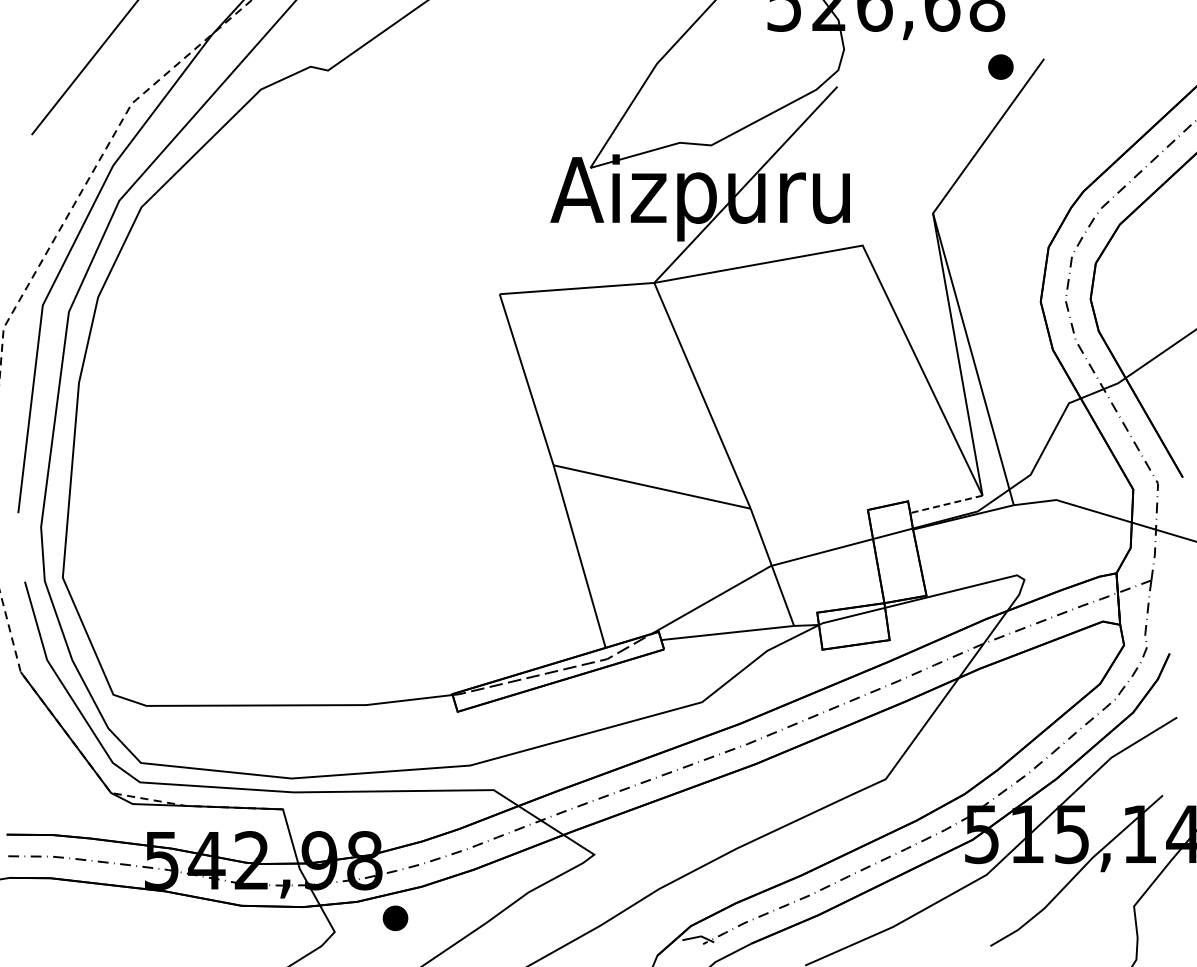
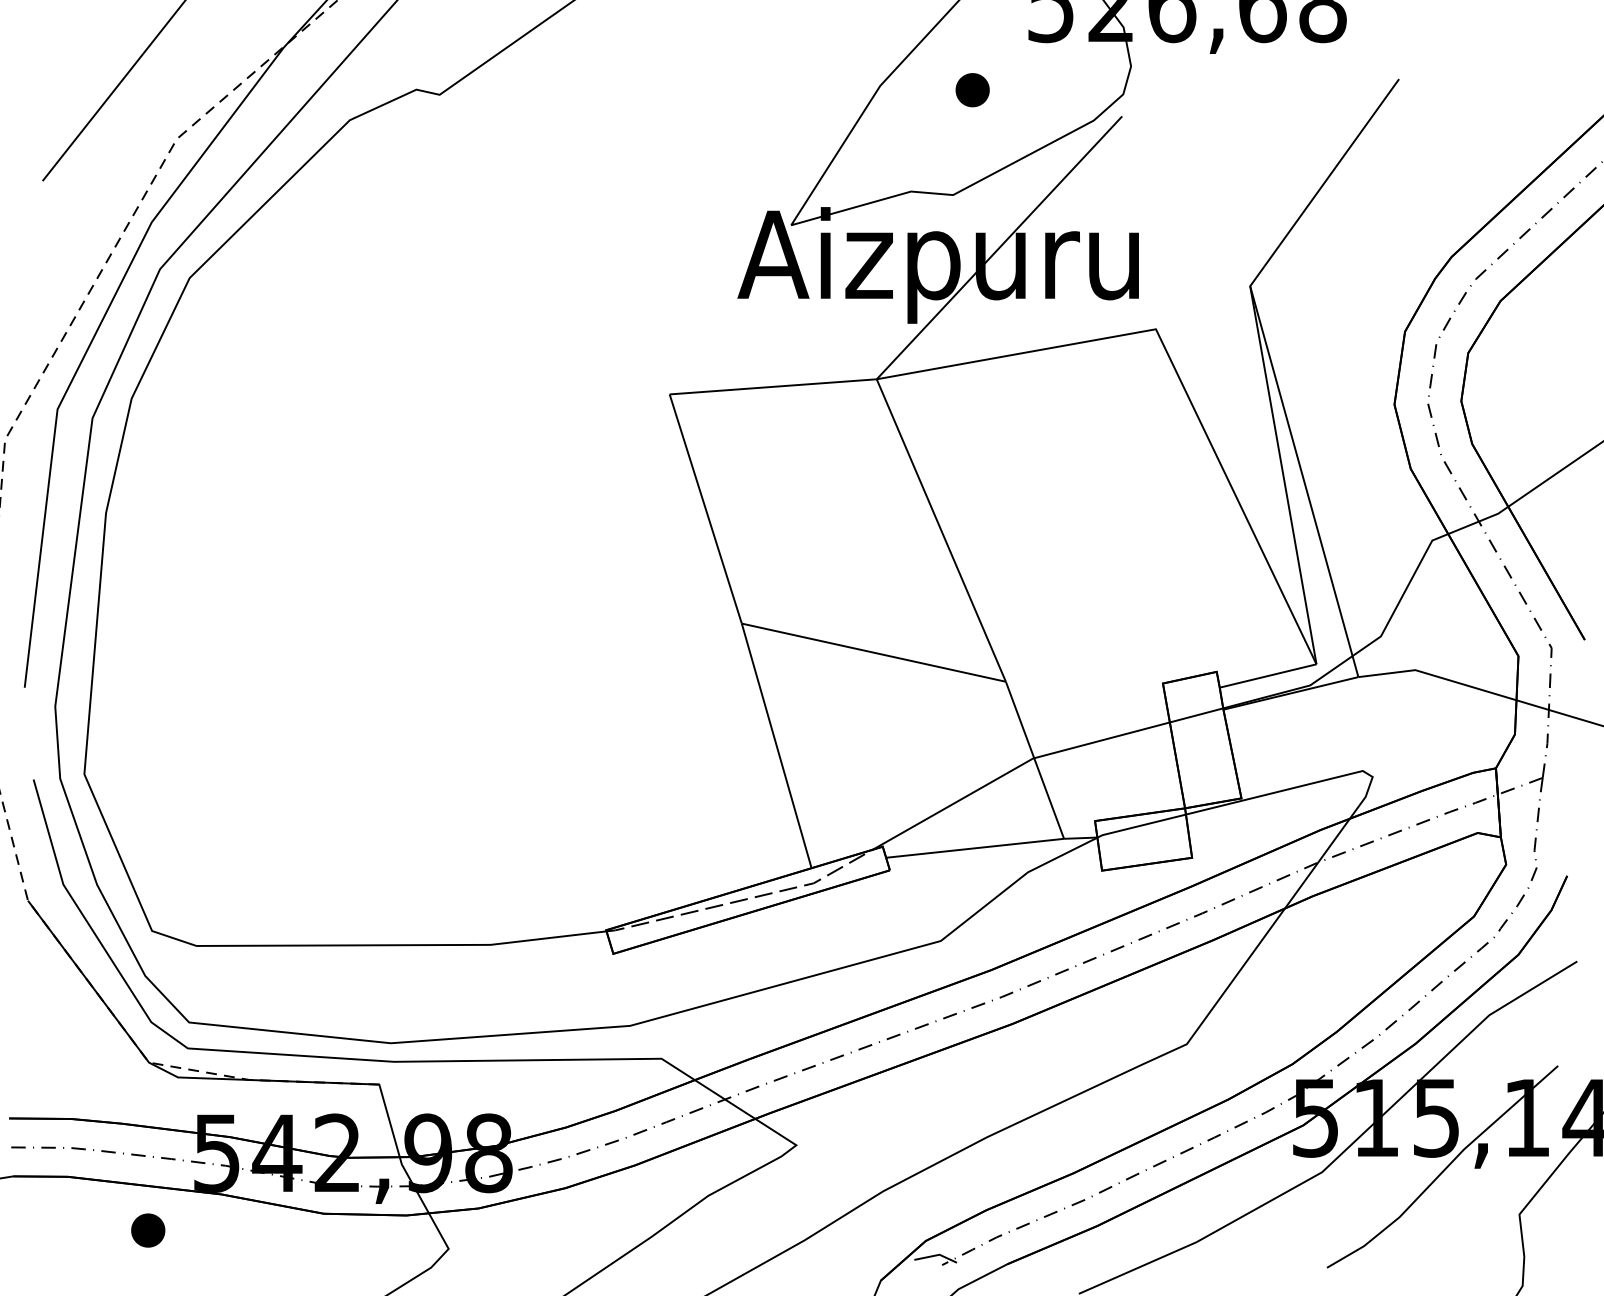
part: (1000, 66) -> (972, 89), moved
line: (945, 504) -> (1266, 676), dashed -> solid
part: (395, 917) -> (148, 1229), moved

